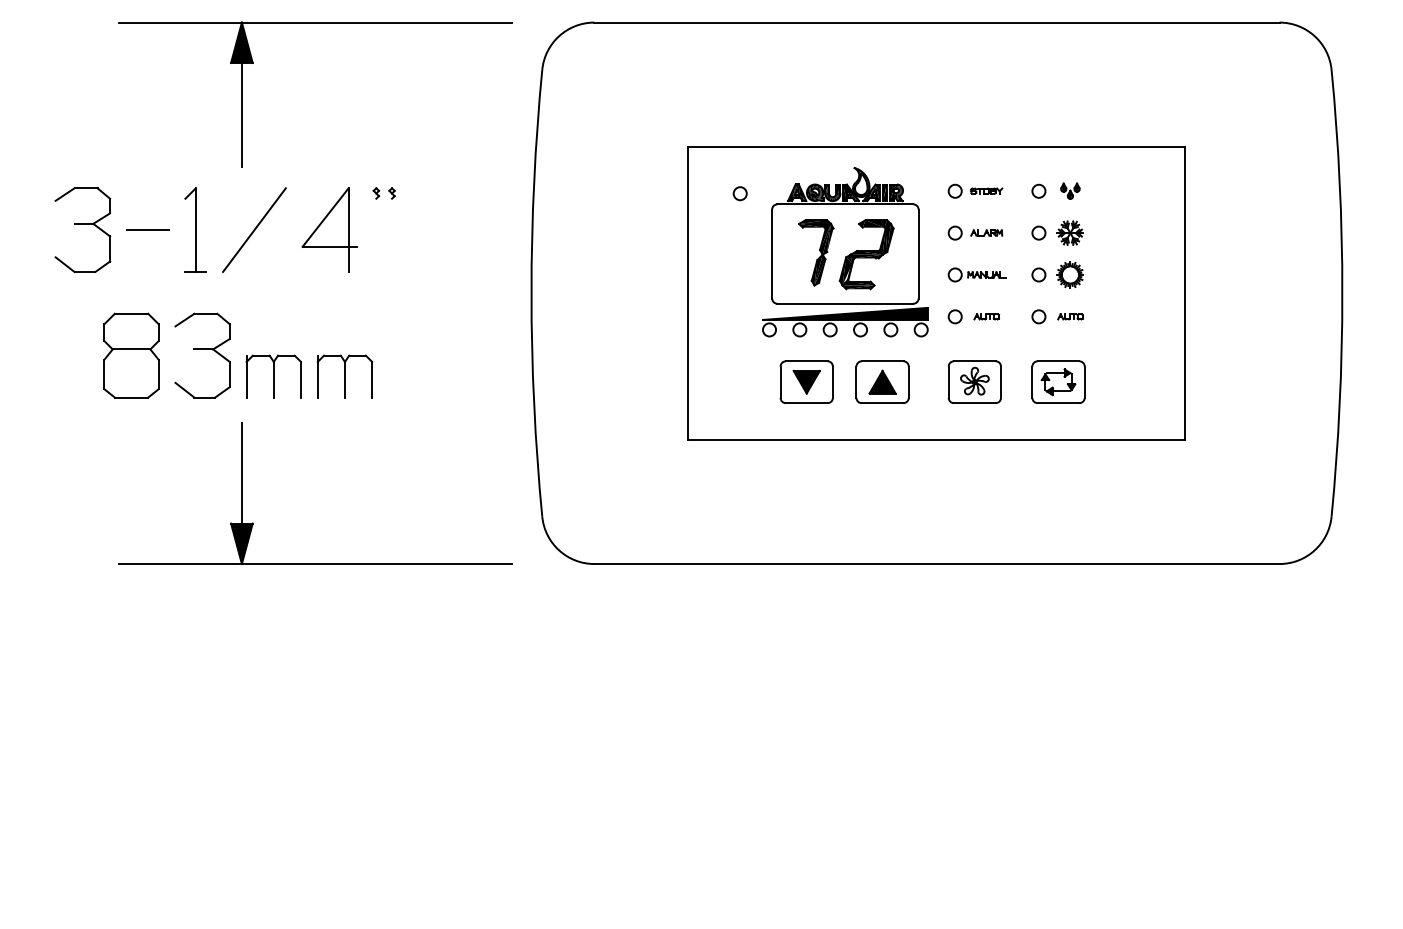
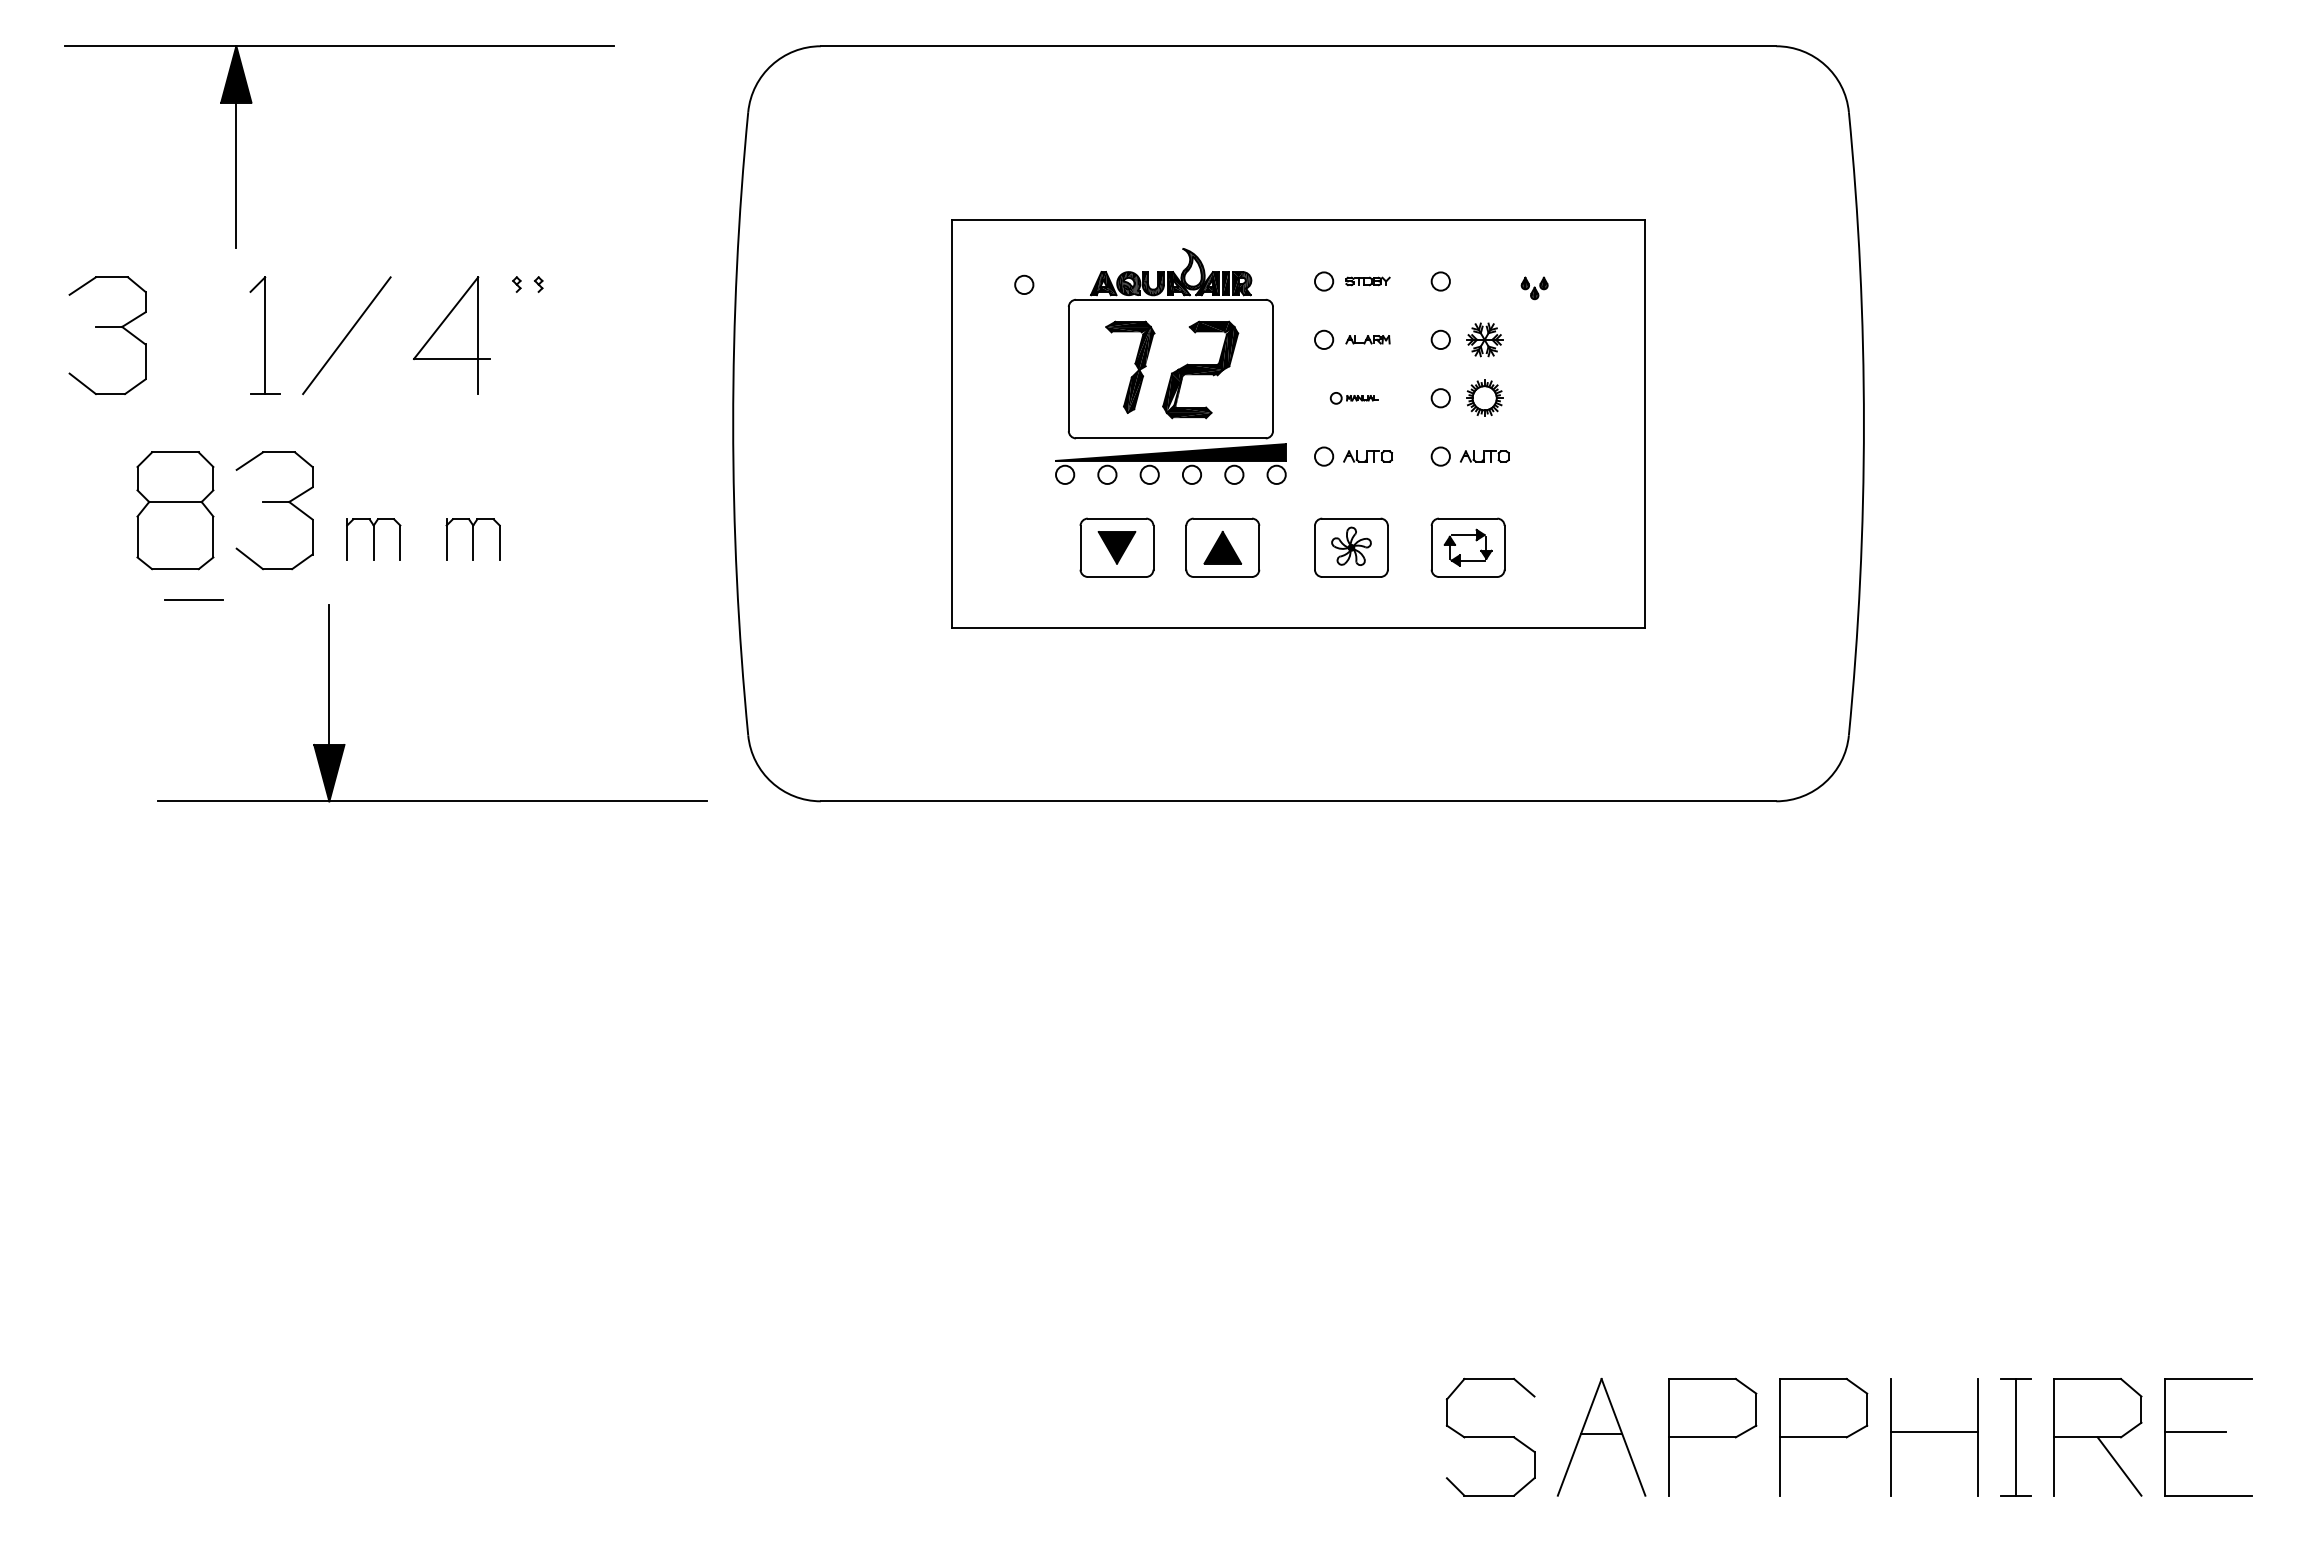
part: (253, 63) -> (252, 103), moved
part: (1070, 191) -> (1534, 288), moved
line: (147, 229) -> (193, 599), moved
part: (977, 275) -> (1354, 398), size x0.6
part: (986, 316) -> (1367, 456), size x1.4
part: (1070, 316) -> (1484, 456), size x1.4
part: (273, 376) -> (373, 539), size x0.7
part: (345, 376) -> (473, 539), size x0.7

